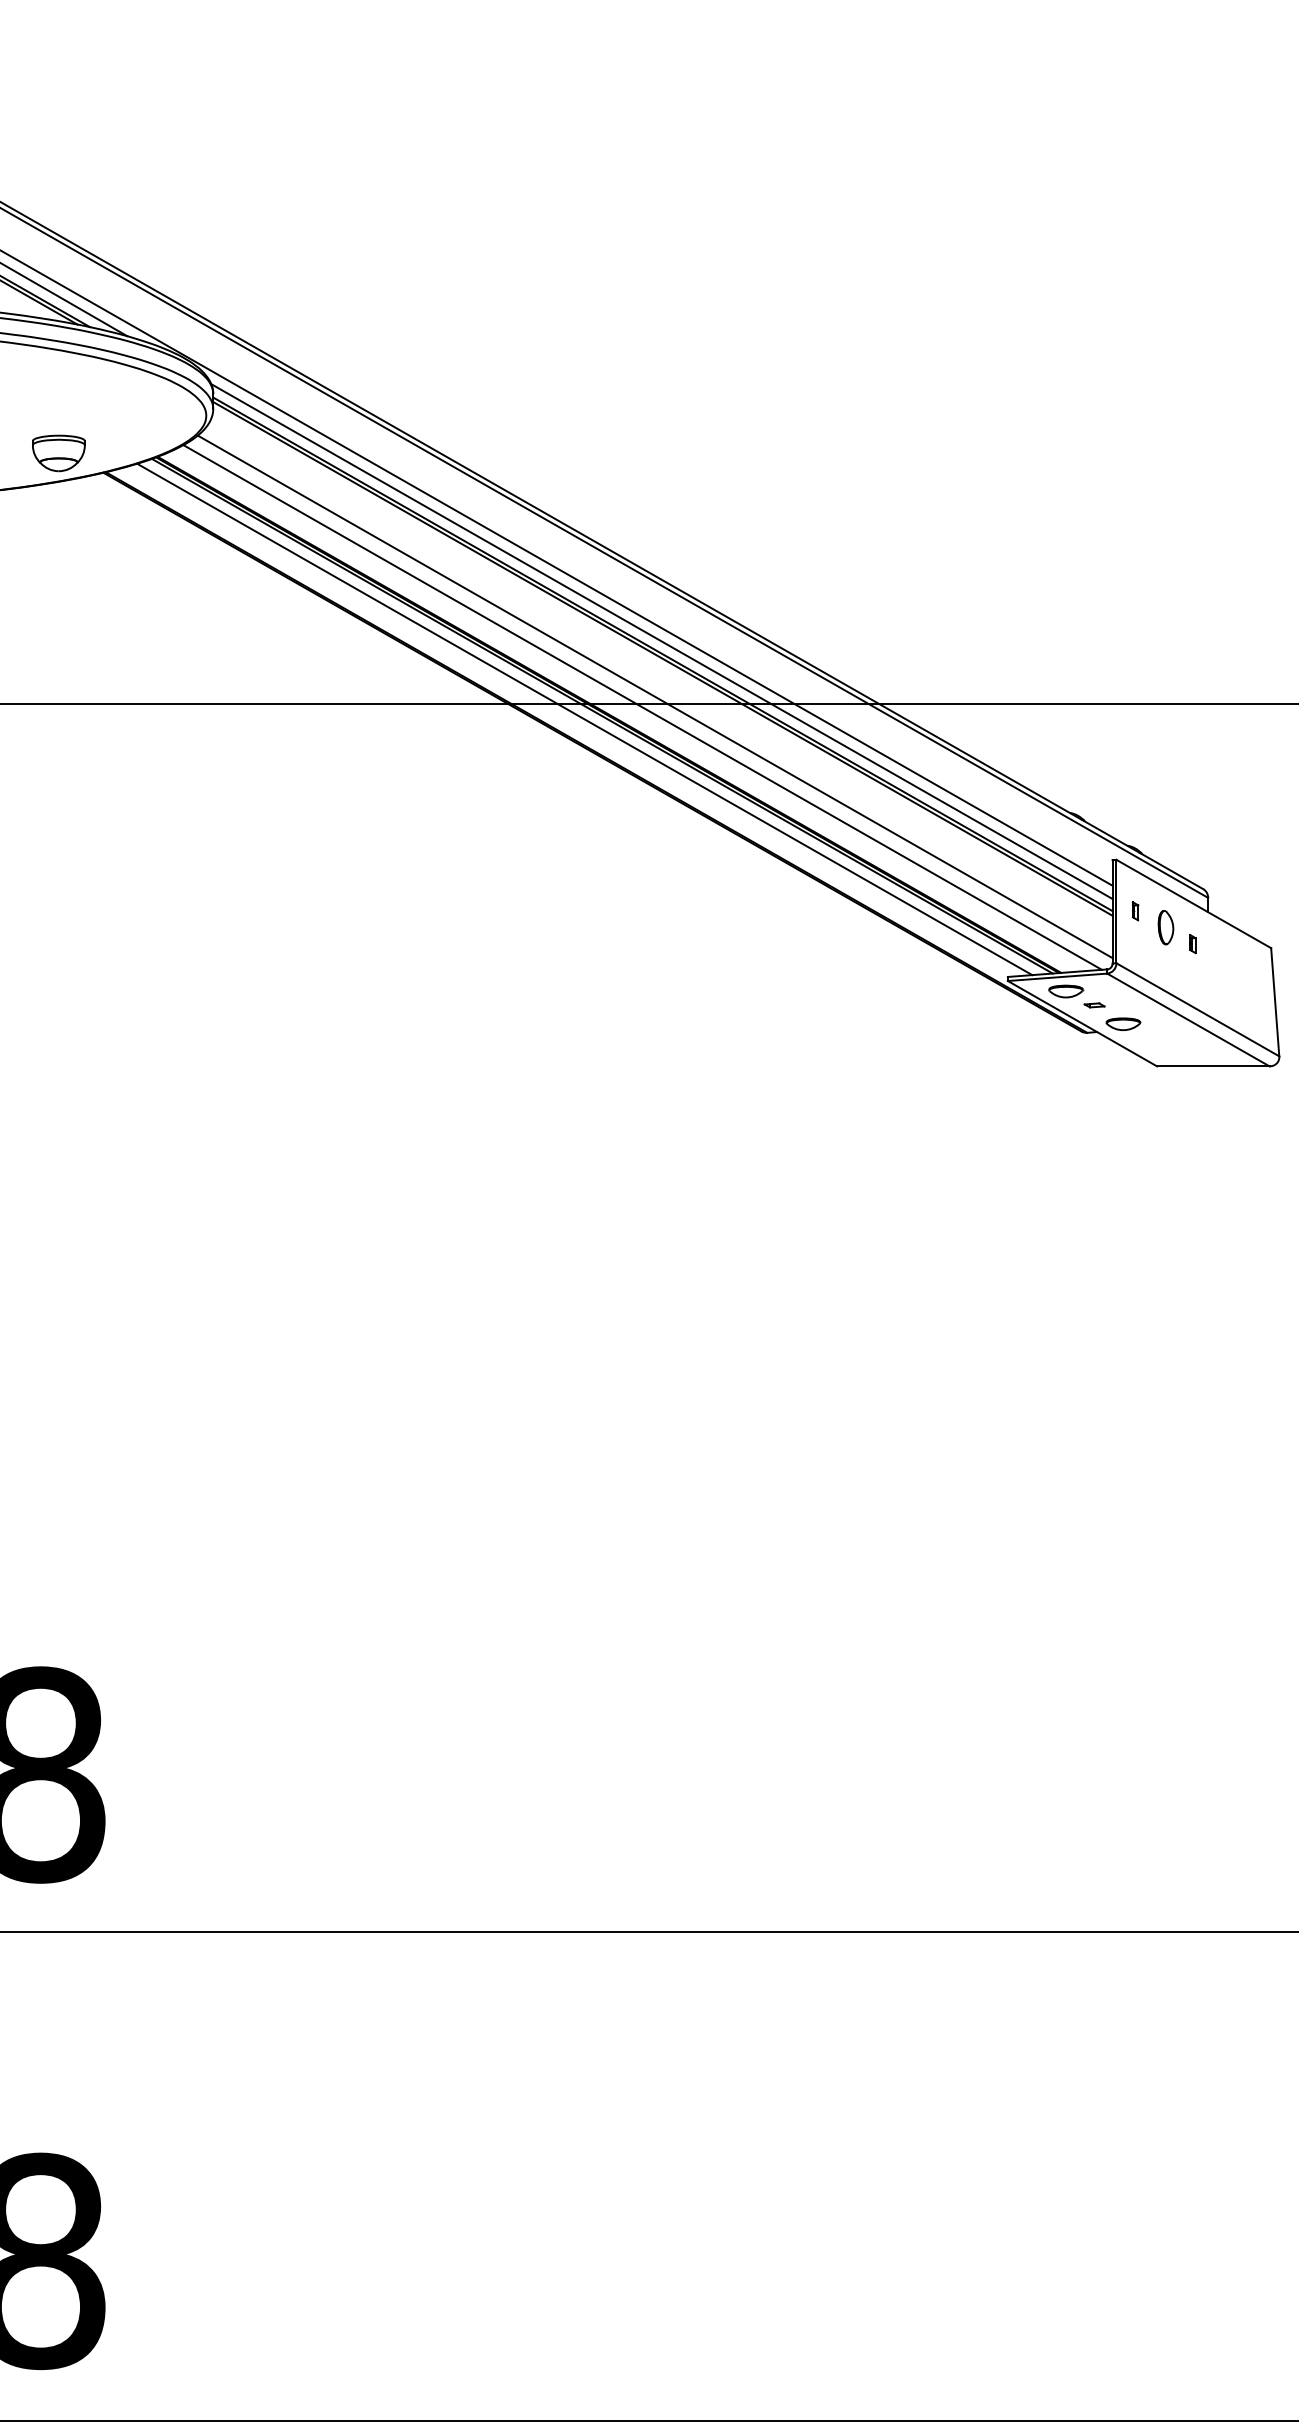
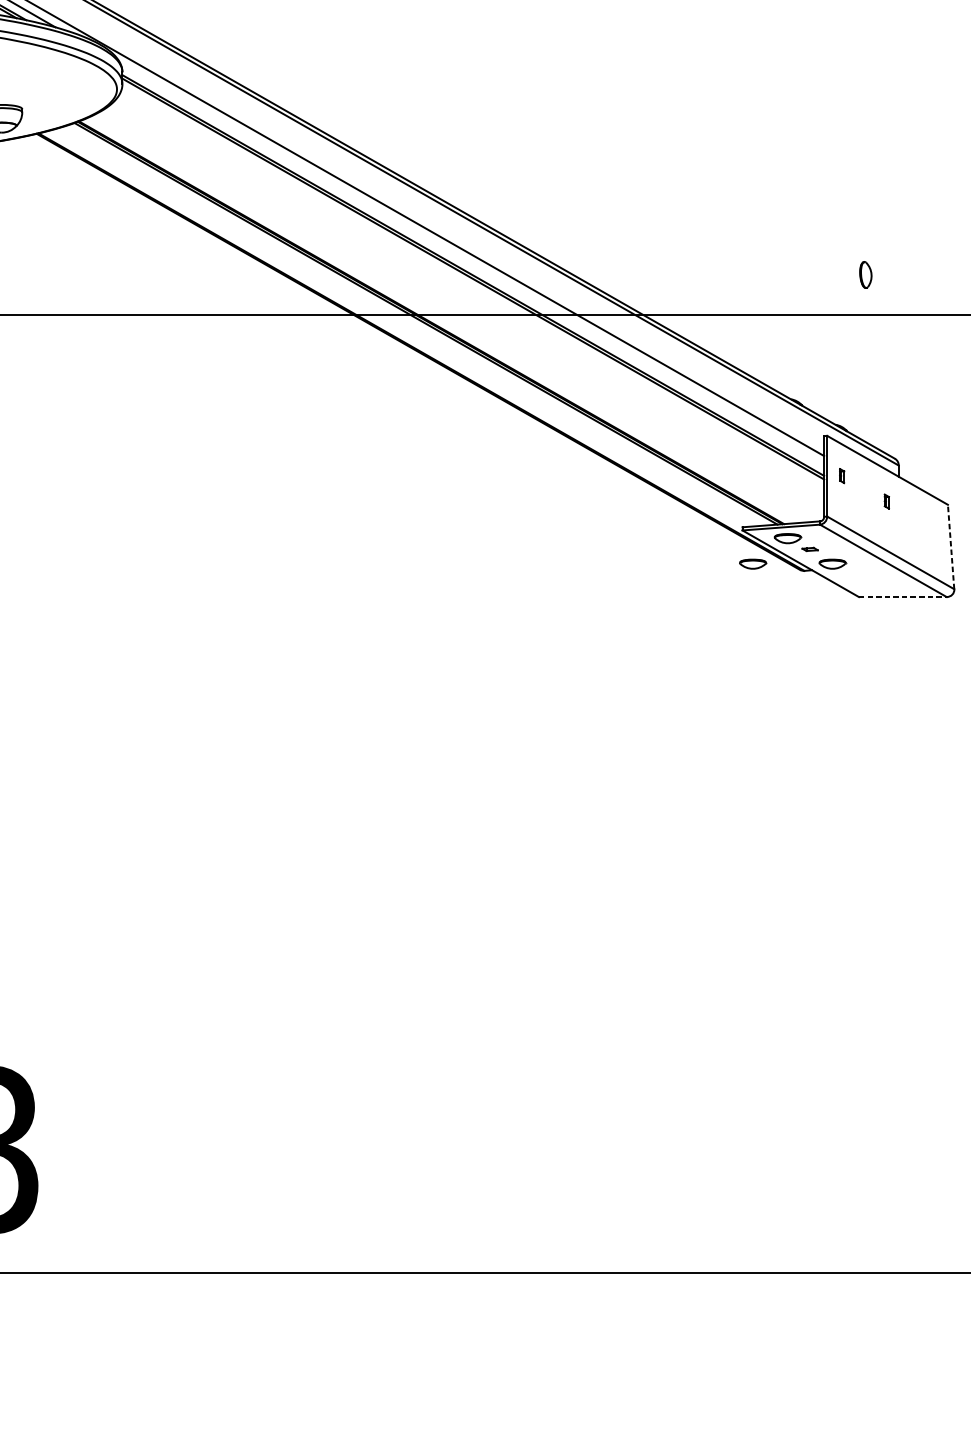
line: (661, 641) -> (472, 265), removed
line: (654, 696) -> (466, 308), removed
line: (642, 707) -> (457, 317), removed
line: (584, 719) -> (412, 326), removed
part: (1165, 927) -> (865, 274), moved
line: (1275, 1001) -> (951, 546), solid -> dashed
part: (1021, 1023) -> (753, 563), added
line: (1213, 1066) -> (902, 597), solid -> dashed

